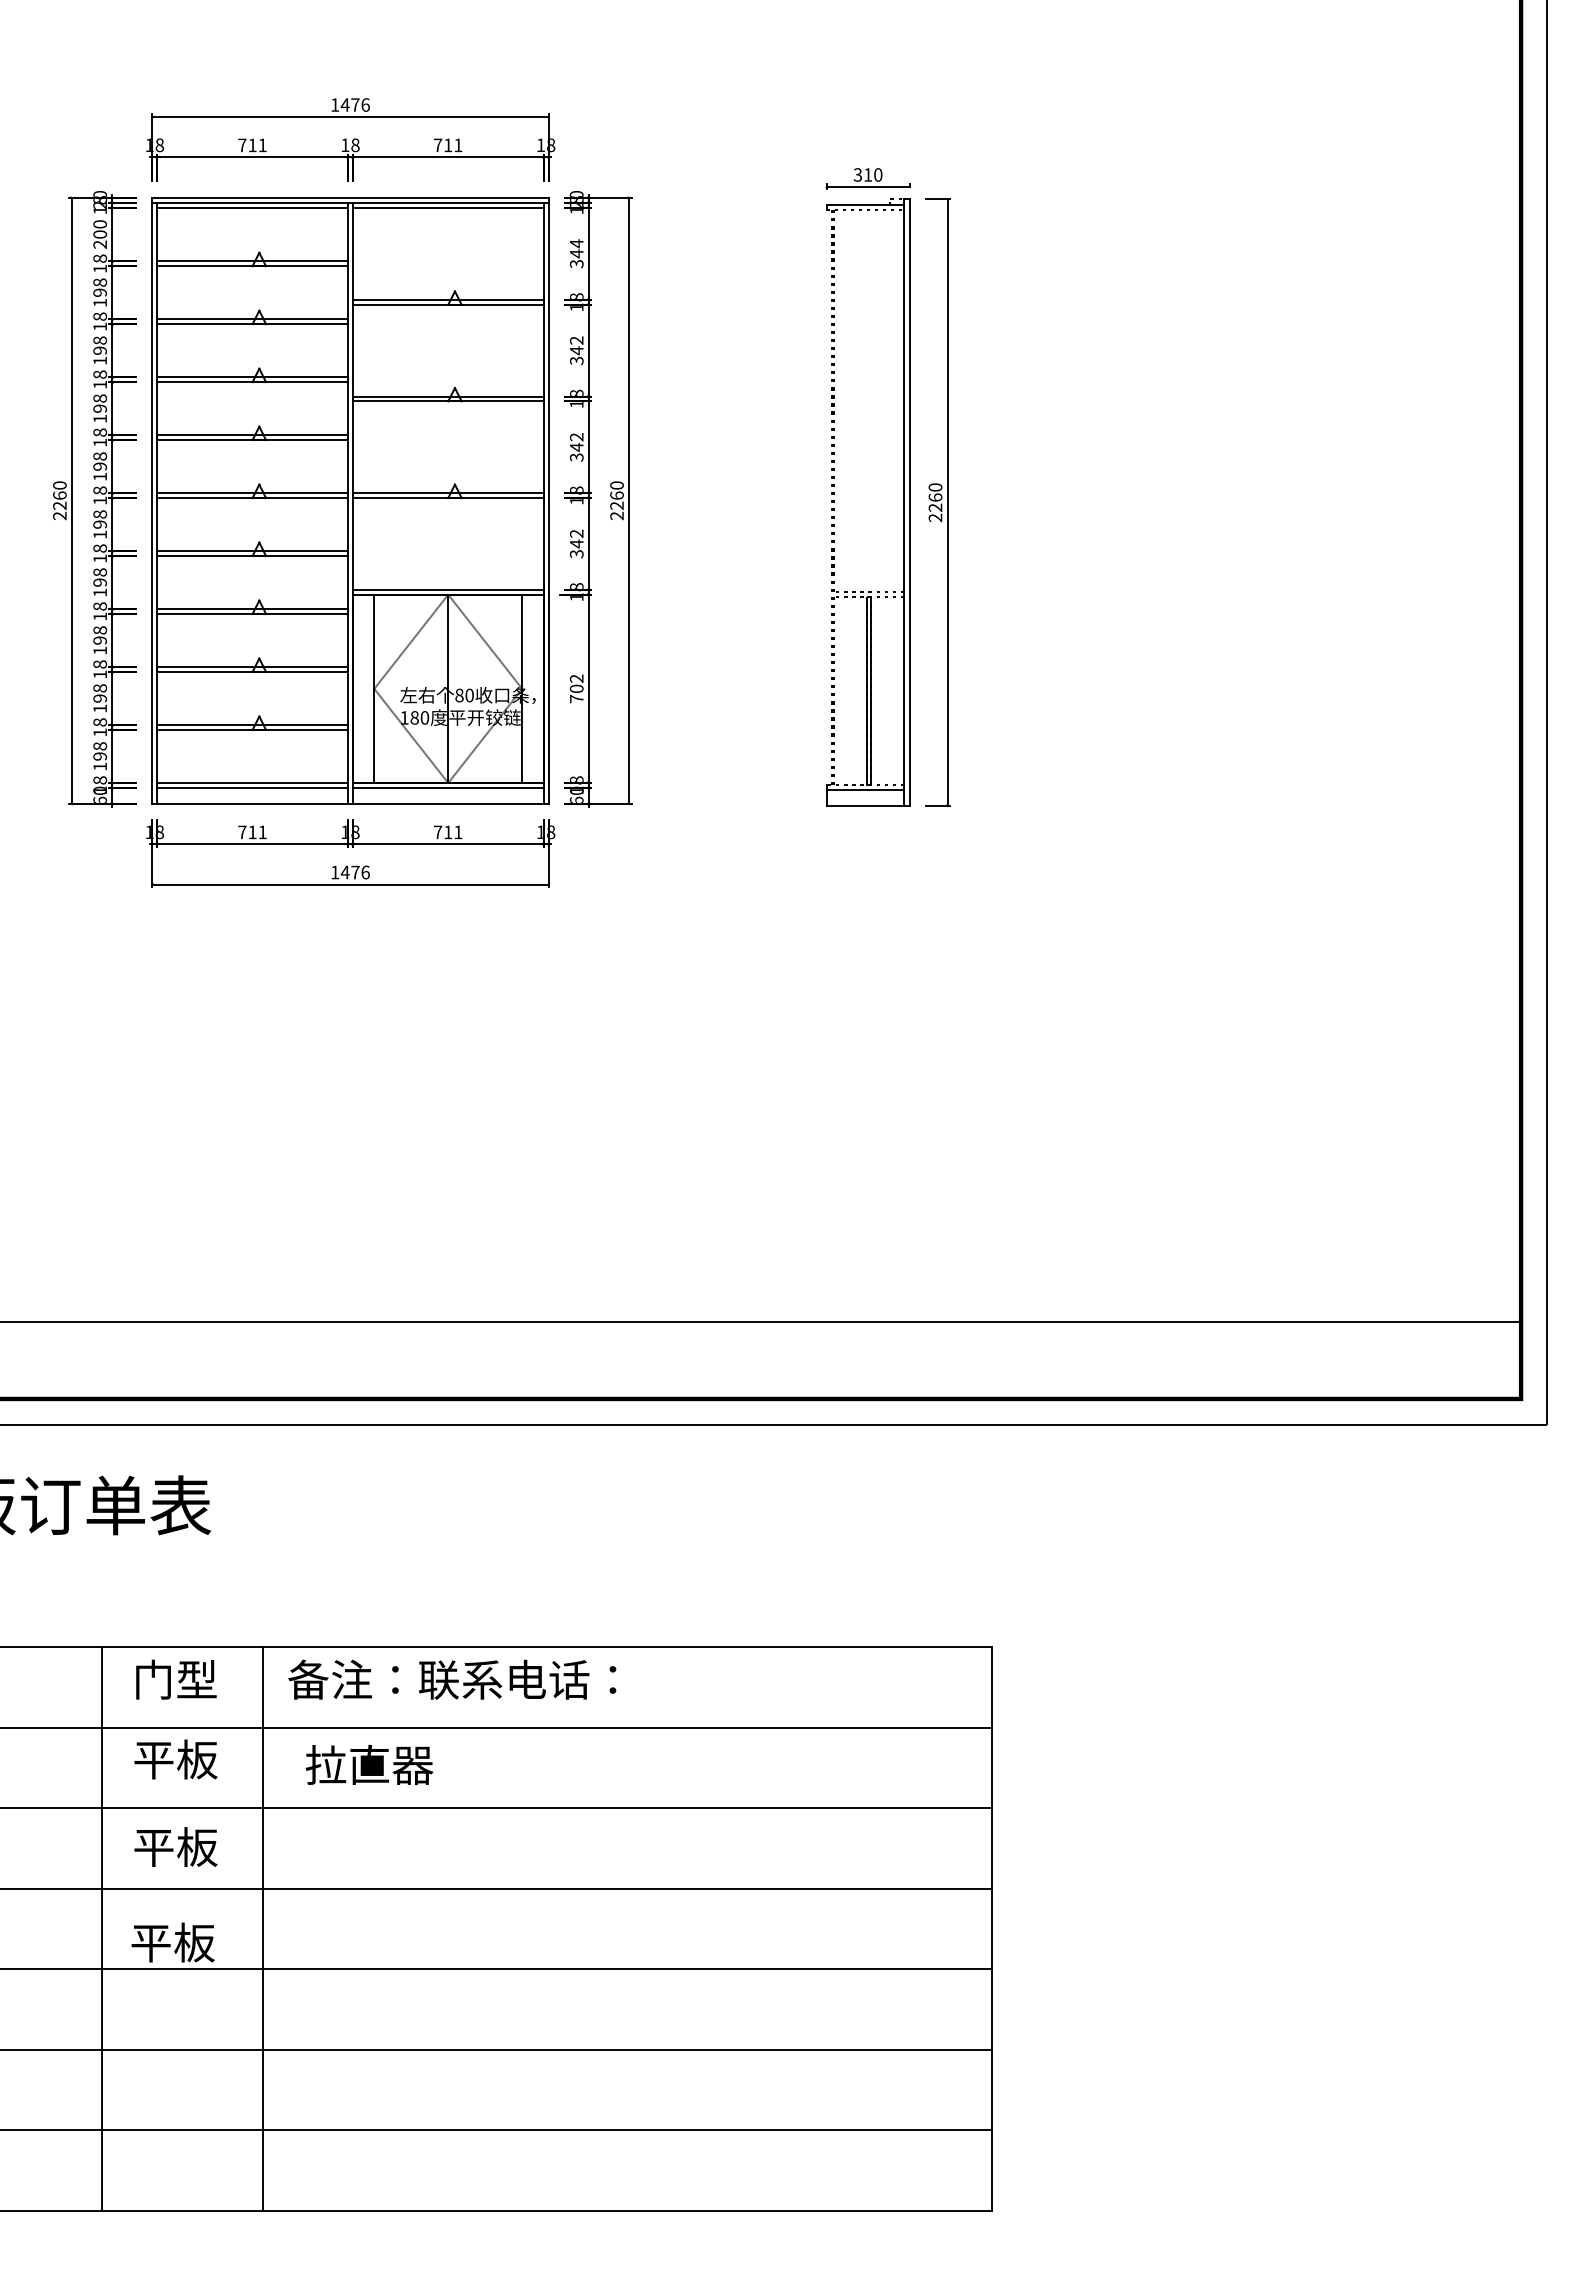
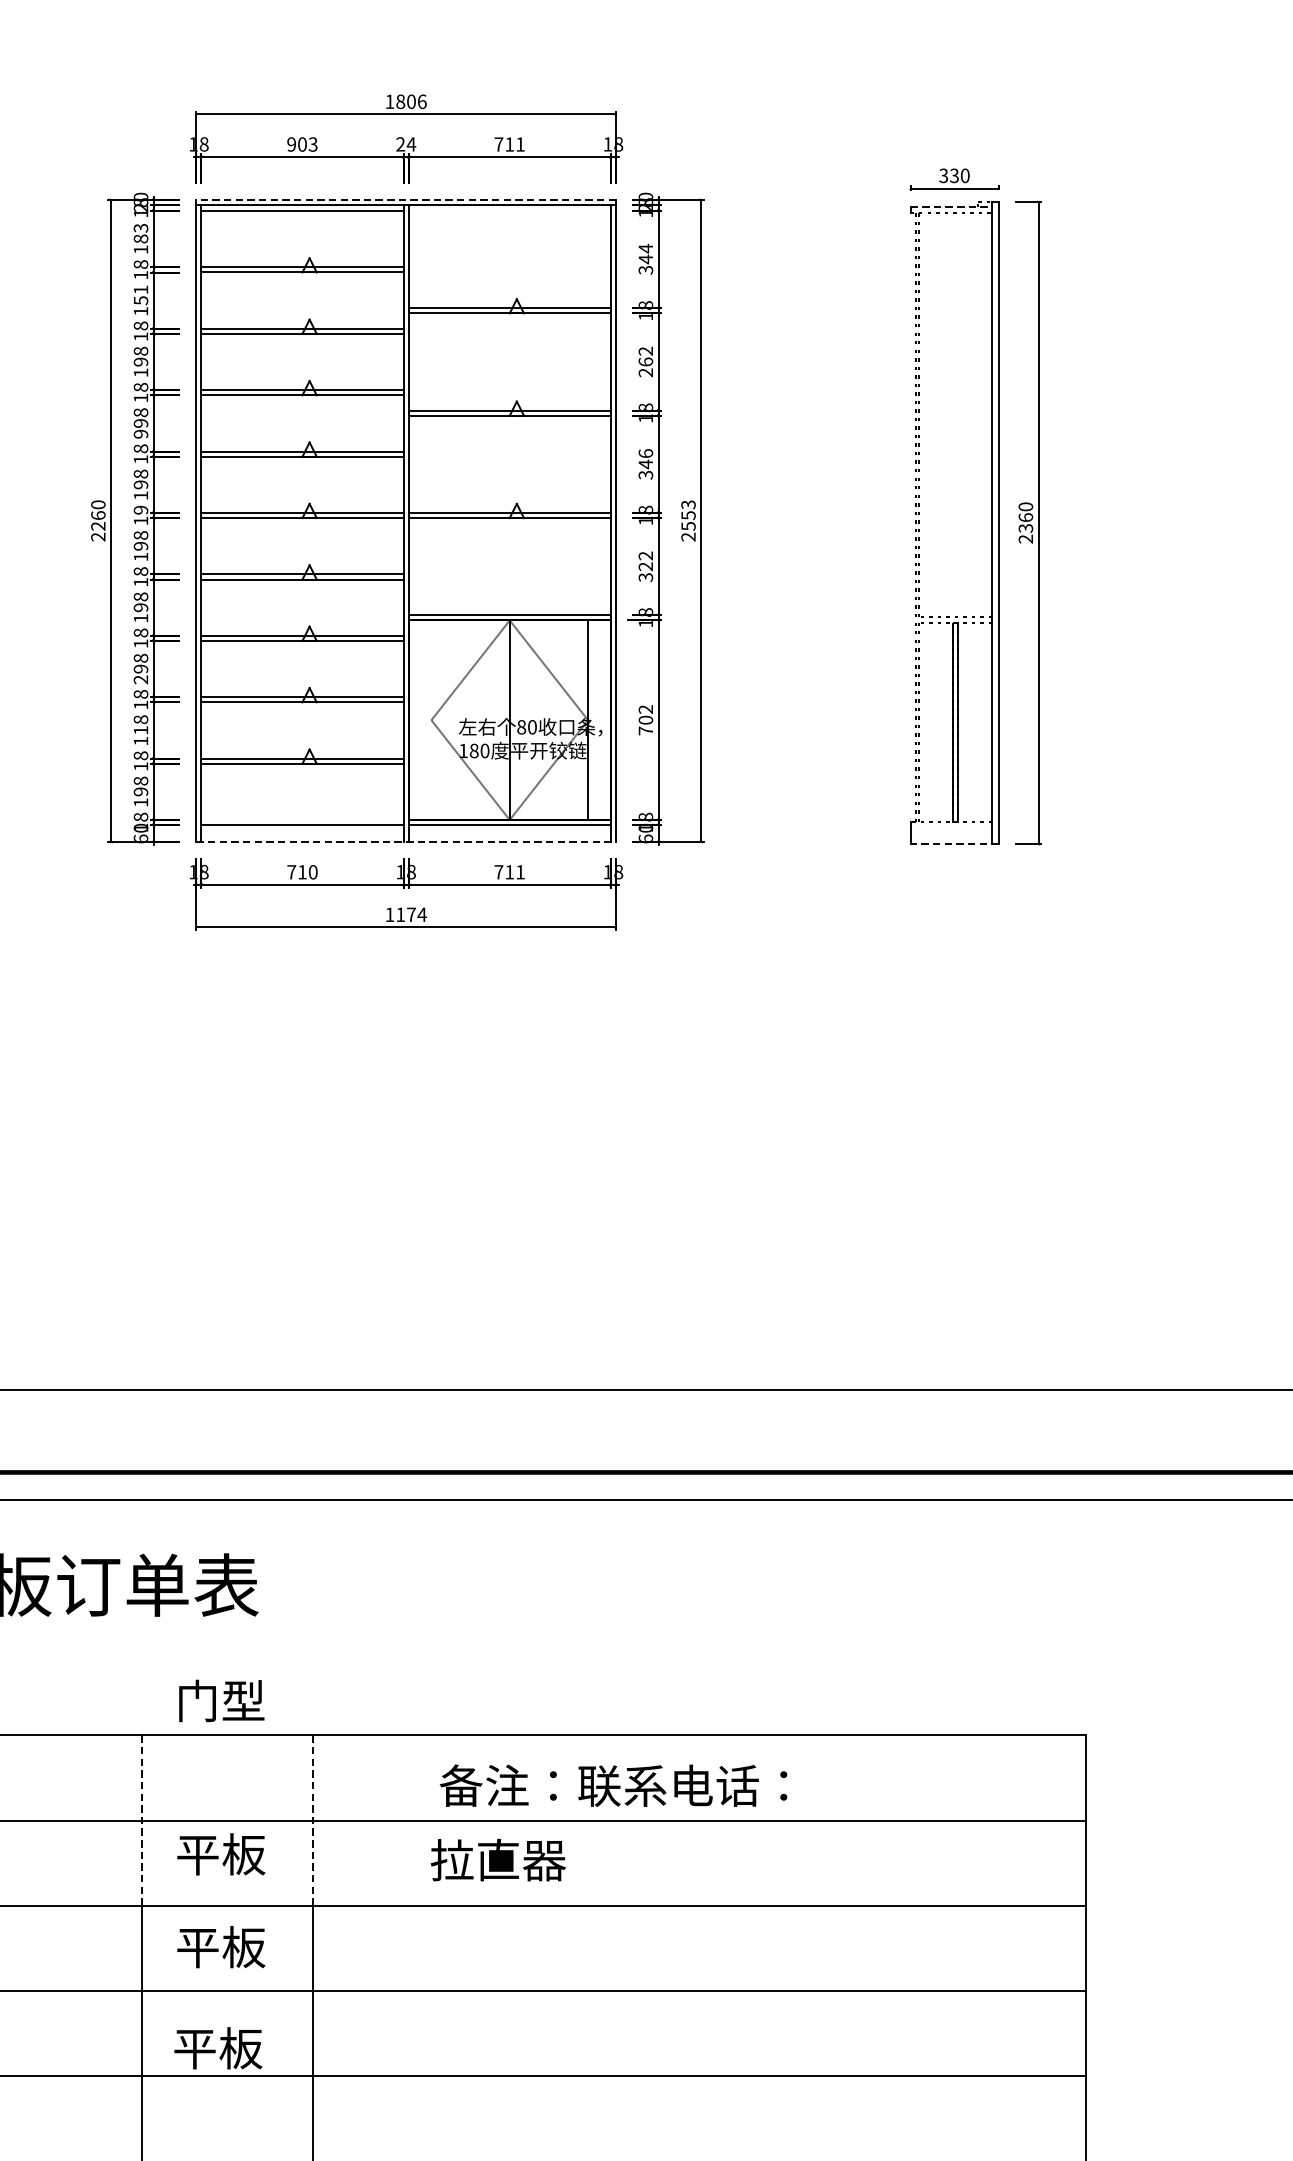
text: (349, 104) -> (405, 101), 1476 -> 1806
text: (252, 145) -> (302, 144), 711 -> 903
text: (350, 145) -> (406, 144), 18 -> 24
text: (868, 174) -> (954, 175), 310 -> 330
line: (349, 197) -> (405, 199), solid -> dashed
line: (865, 204) -> (951, 207), solid -> dashed
line: (447, 207) -> (508, 210), removed
text: (99, 234) -> (140, 238), 200 -> 183
text: (100, 287) -> (141, 295), 198 -> 151
text: (576, 355) -> (645, 367), 342 -> 262
text: (100, 418) -> (141, 433), 198 -> 998
text: (576, 437) -> (645, 453), 342 -> 346
text: (99, 490) -> (140, 510), 18 -> 19
text: (616, 495) -> (687, 515), 2260 -> 2553
text: (935, 507) -> (1025, 528), 2260 -> 2360
text: (576, 543) -> (645, 566), 342 -> 322
text: (99, 650) -> (140, 679), 198 -> 298
line: (374, 688) -> (431, 719), removed
text: (100, 698) -> (141, 730), 198 -> 118
line: (252, 783) -> (302, 820), removed
line: (864, 789) -> (950, 826), removed
line: (350, 804) -> (406, 842), solid -> dashed
line: (868, 805) -> (954, 843), solid -> dashed
text: (262, 832) -> (312, 872), 711 -> 710
text: (355, 872) -> (411, 914), 1476 -> 1174
text: (176, 1679) -> (221, 1700), moved
text: (452, 1679) -> (613, 1785), moved
line: (101, 1727) -> (142, 1820), solid -> dashed
line: (262, 1727) -> (312, 1820), solid -> dashed
text: (369, 1764) -> (498, 1859), moved

